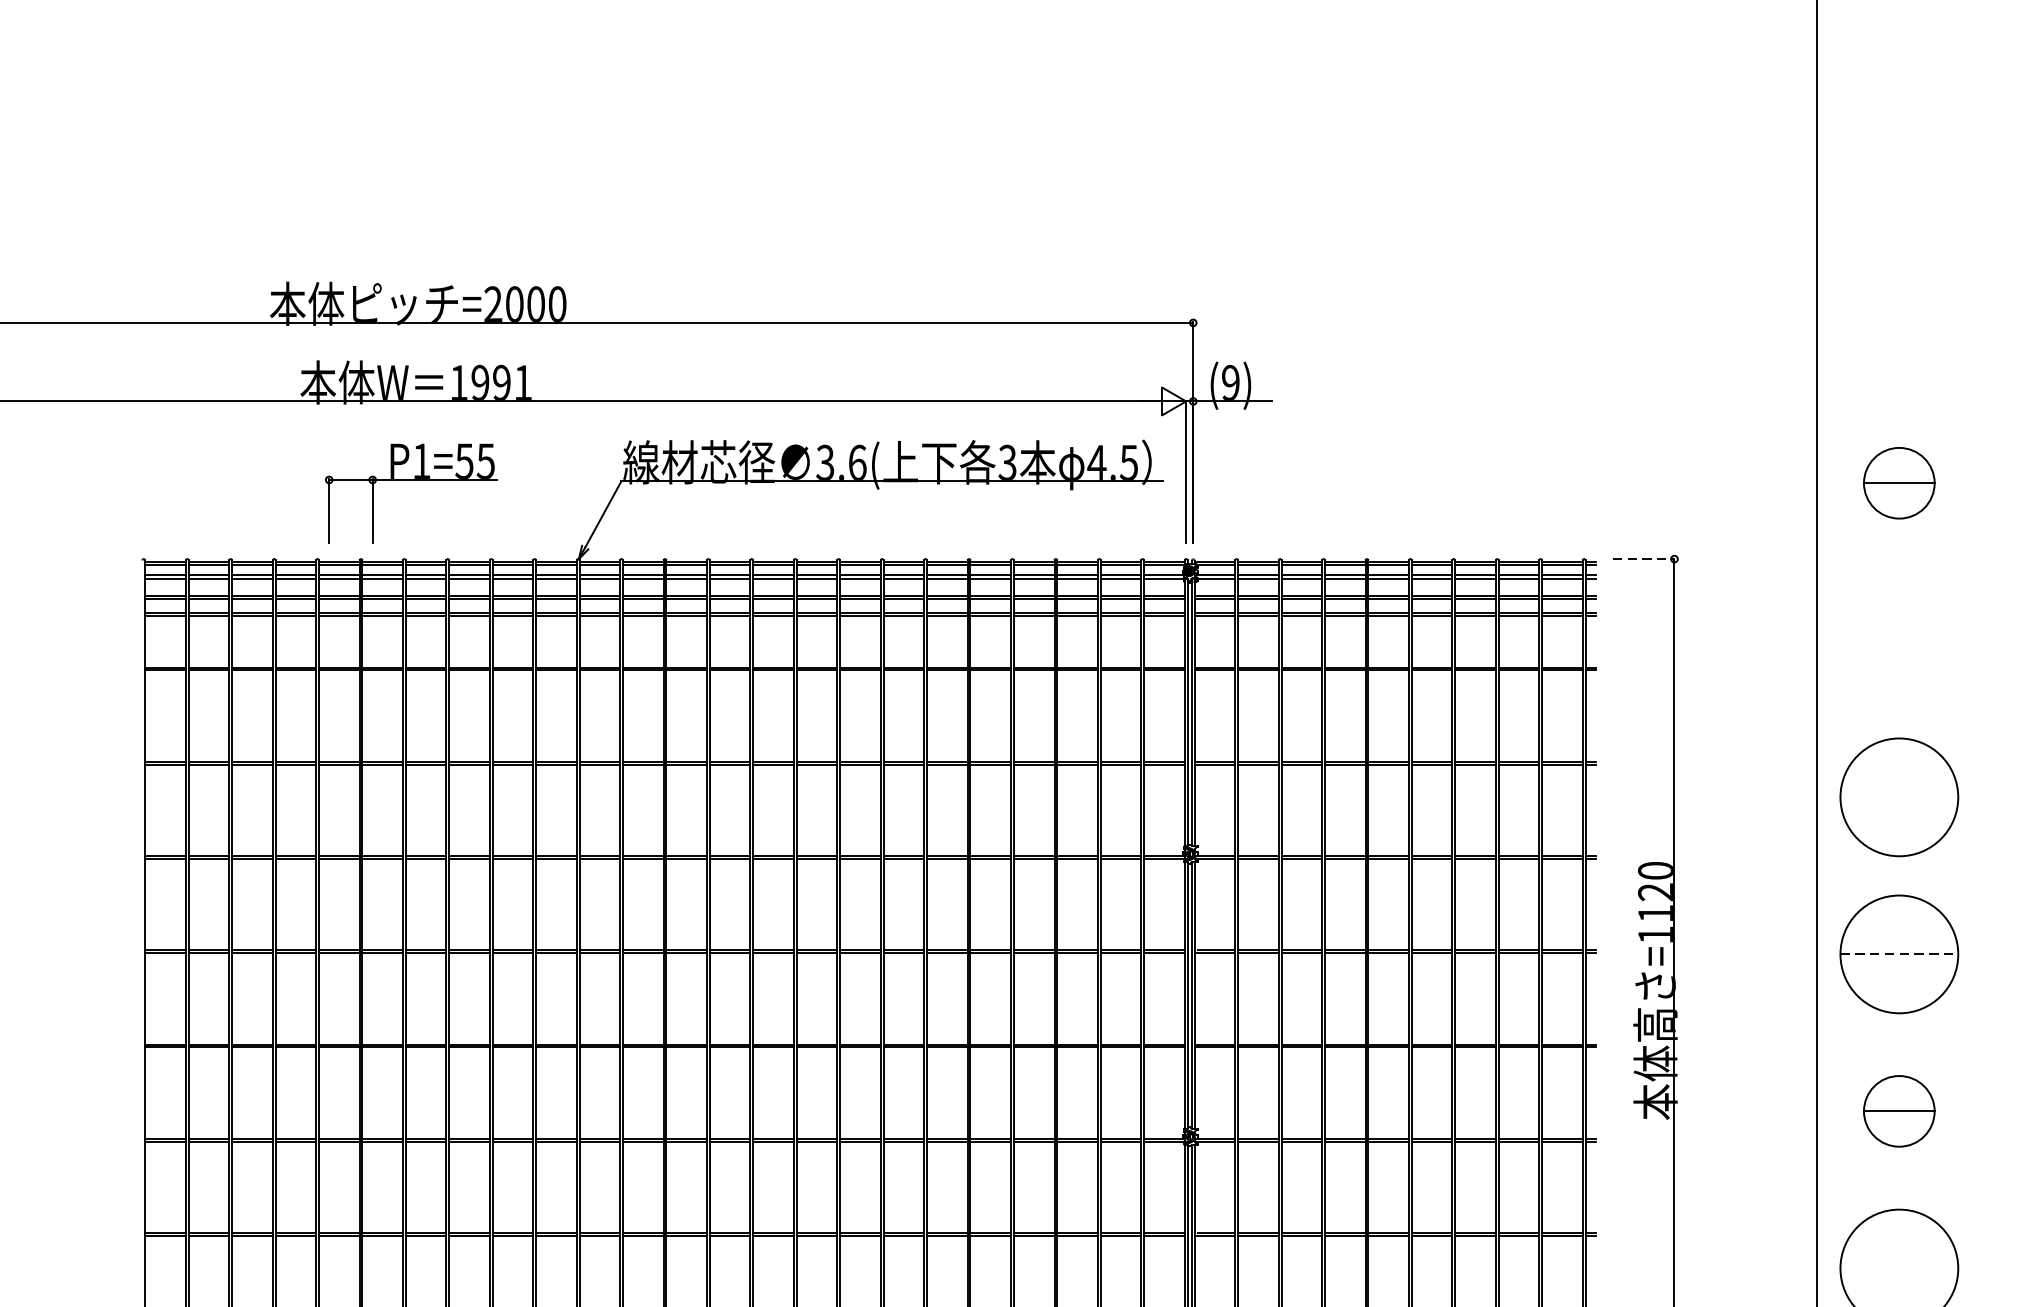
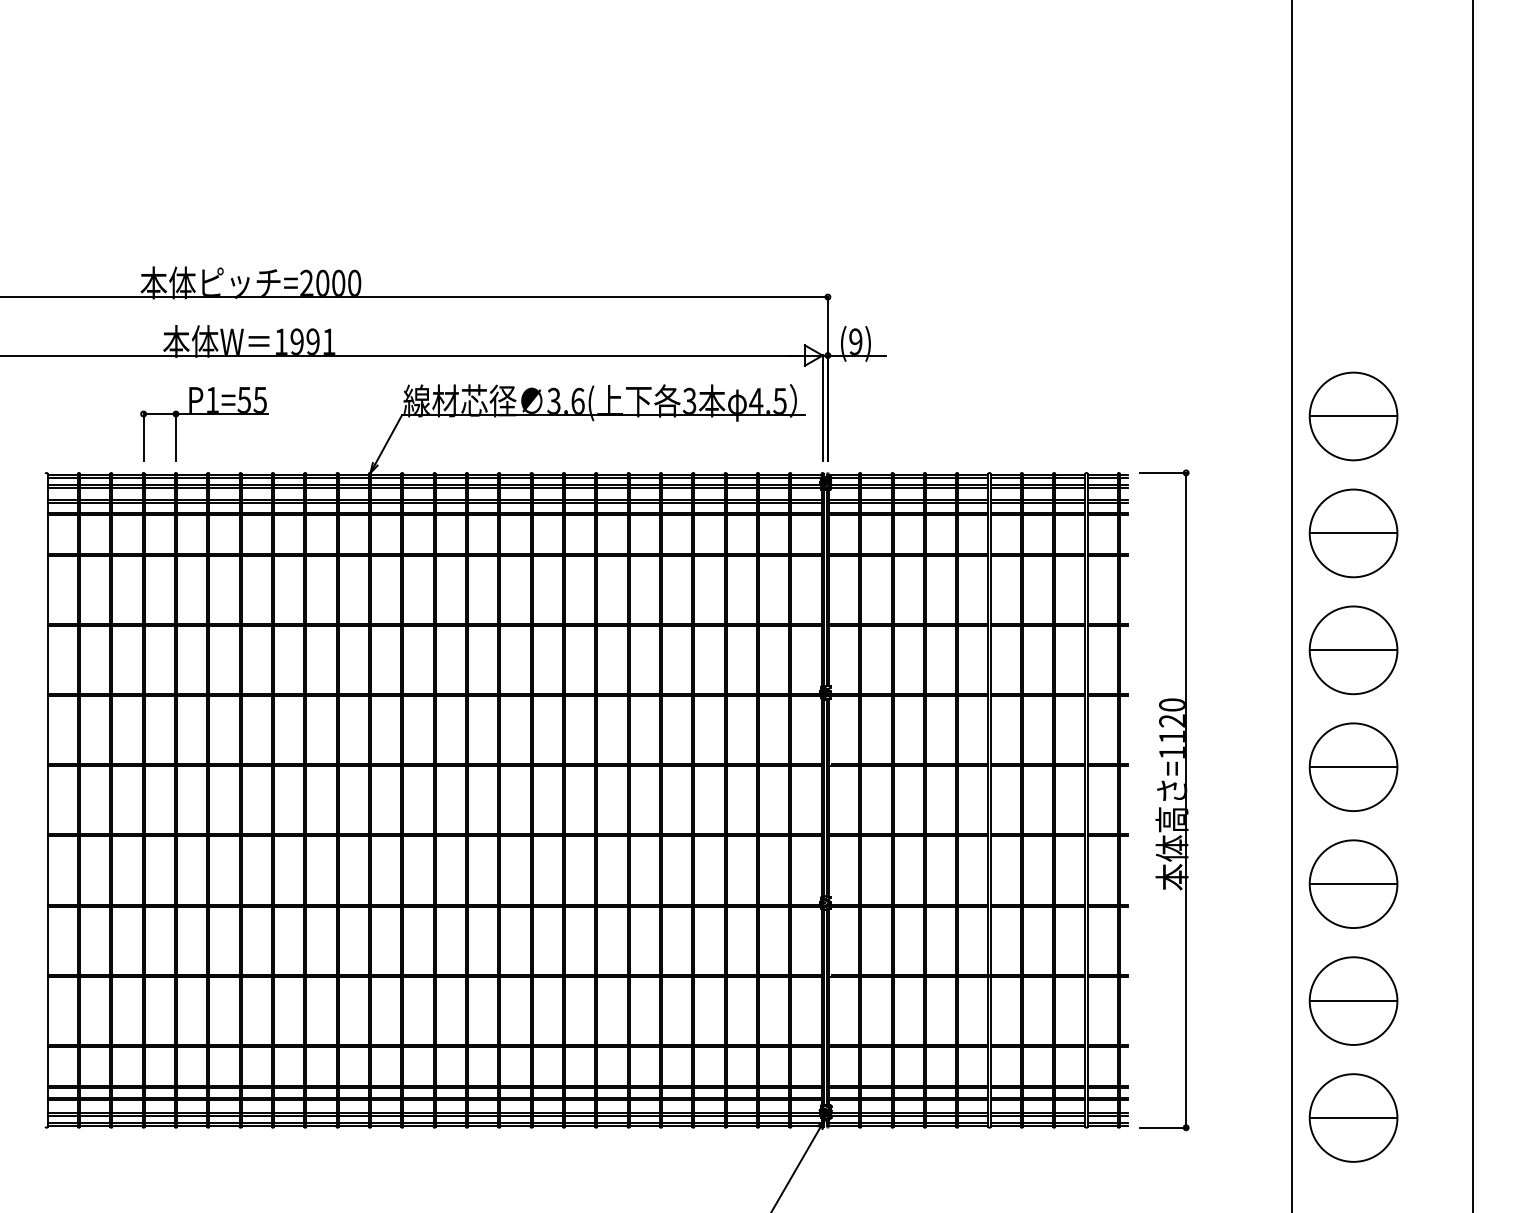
part: (410, 480) -> (204, 414), moved
part: (1899, 483) -> (1353, 416), size x1.67
line: (1644, 558) -> (1163, 472), dashed -> solid
part: (1899, 640) -> (1353, 533), added
line: (1899, 797) -> (1353, 650), added
line: (1899, 954) -> (1353, 767), dashed -> solid
part: (1899, 1110) -> (1353, 883), size x1.67
line: (1899, 1269) -> (1353, 1001), added

